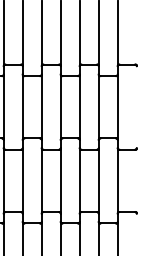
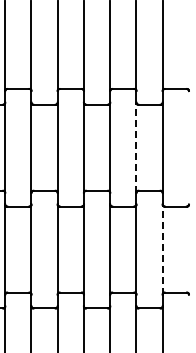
line: (98, 107) -> (136, 147), solid -> dashed
line: (117, 180) -> (162, 249), solid -> dashed

